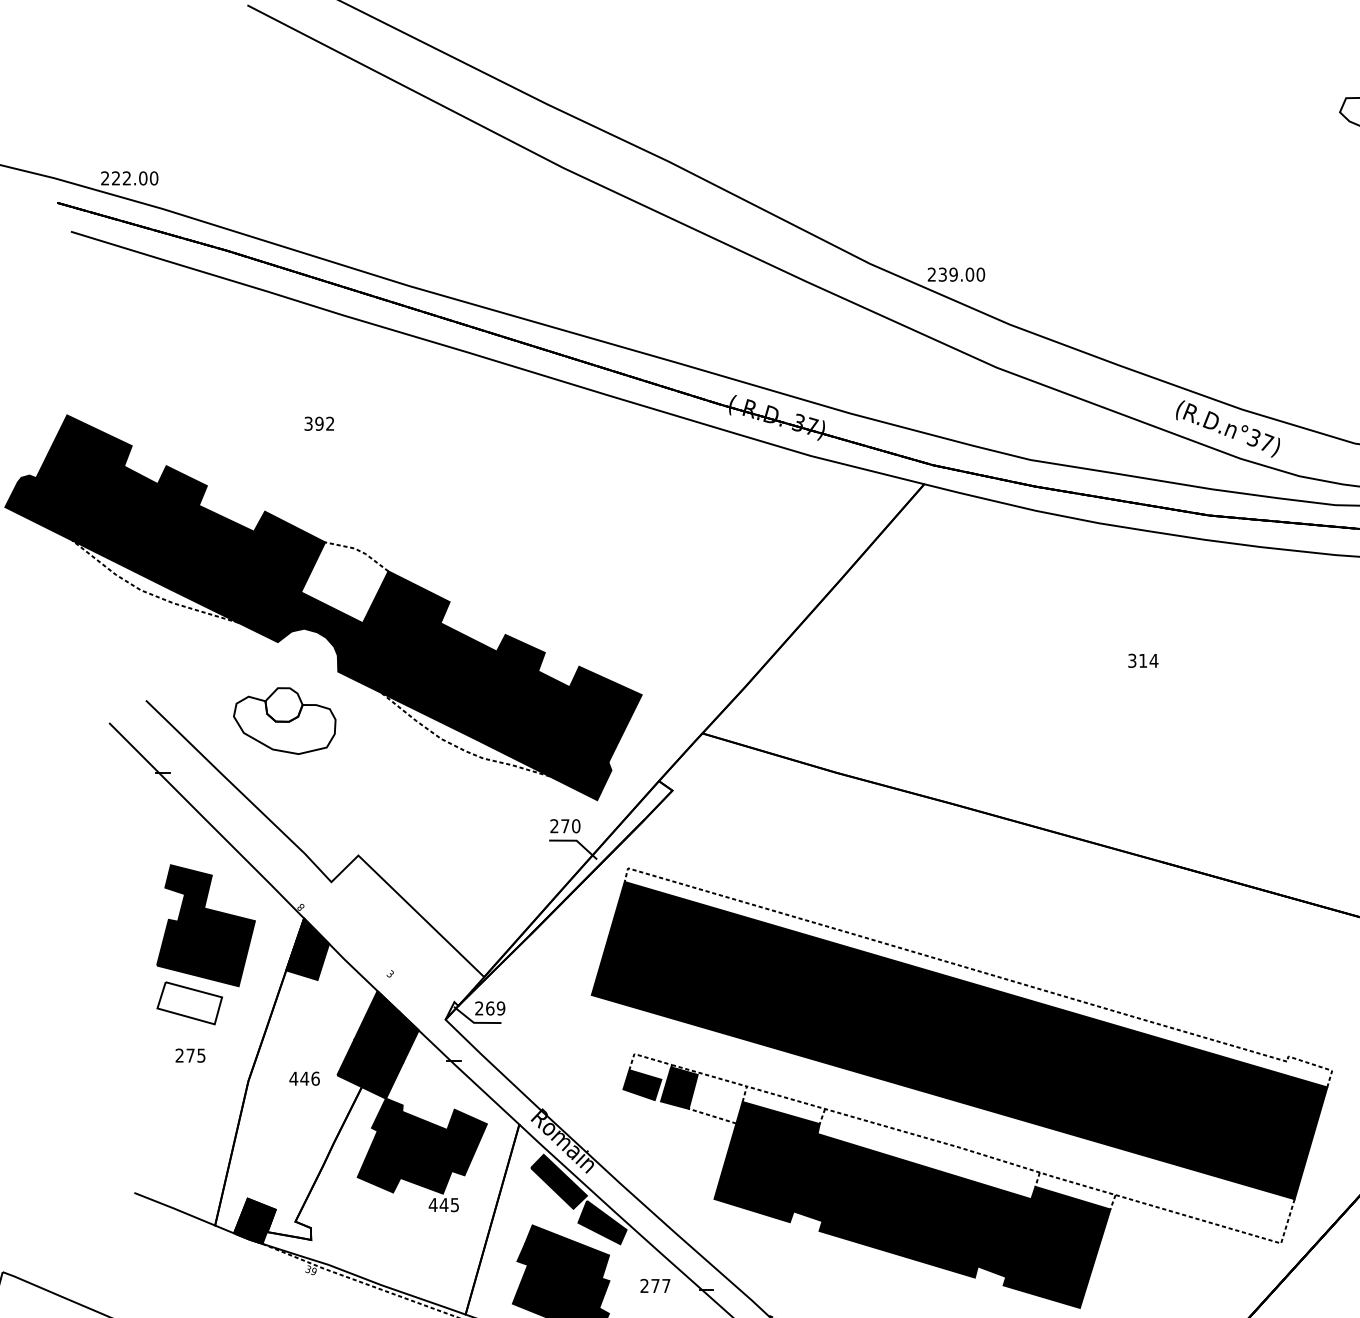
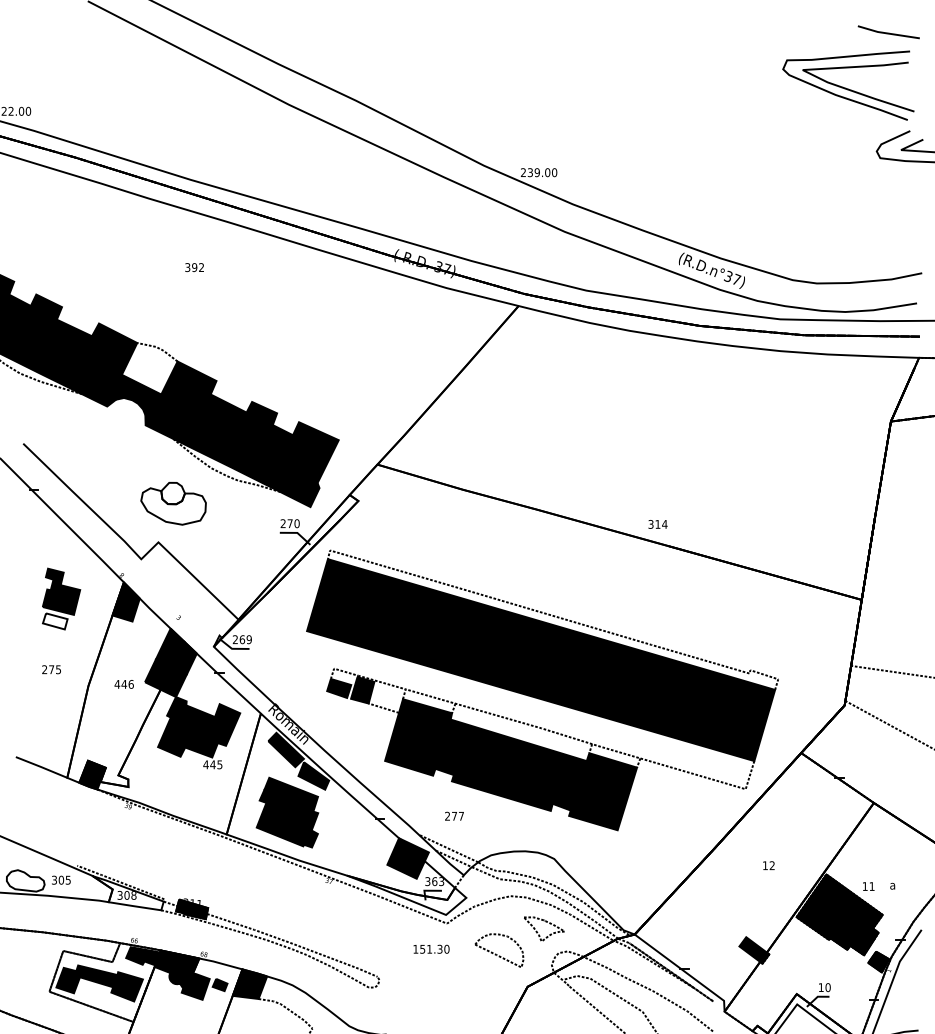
text: (319, 423) -> (194, 267), moved
text: (1142, 660) -> (657, 524), moved
part: (284, 720) -> (173, 503), moved
part: (206, 943) -> (61, 598), size x0.6
text: (655, 1284) -> (454, 815), moved

